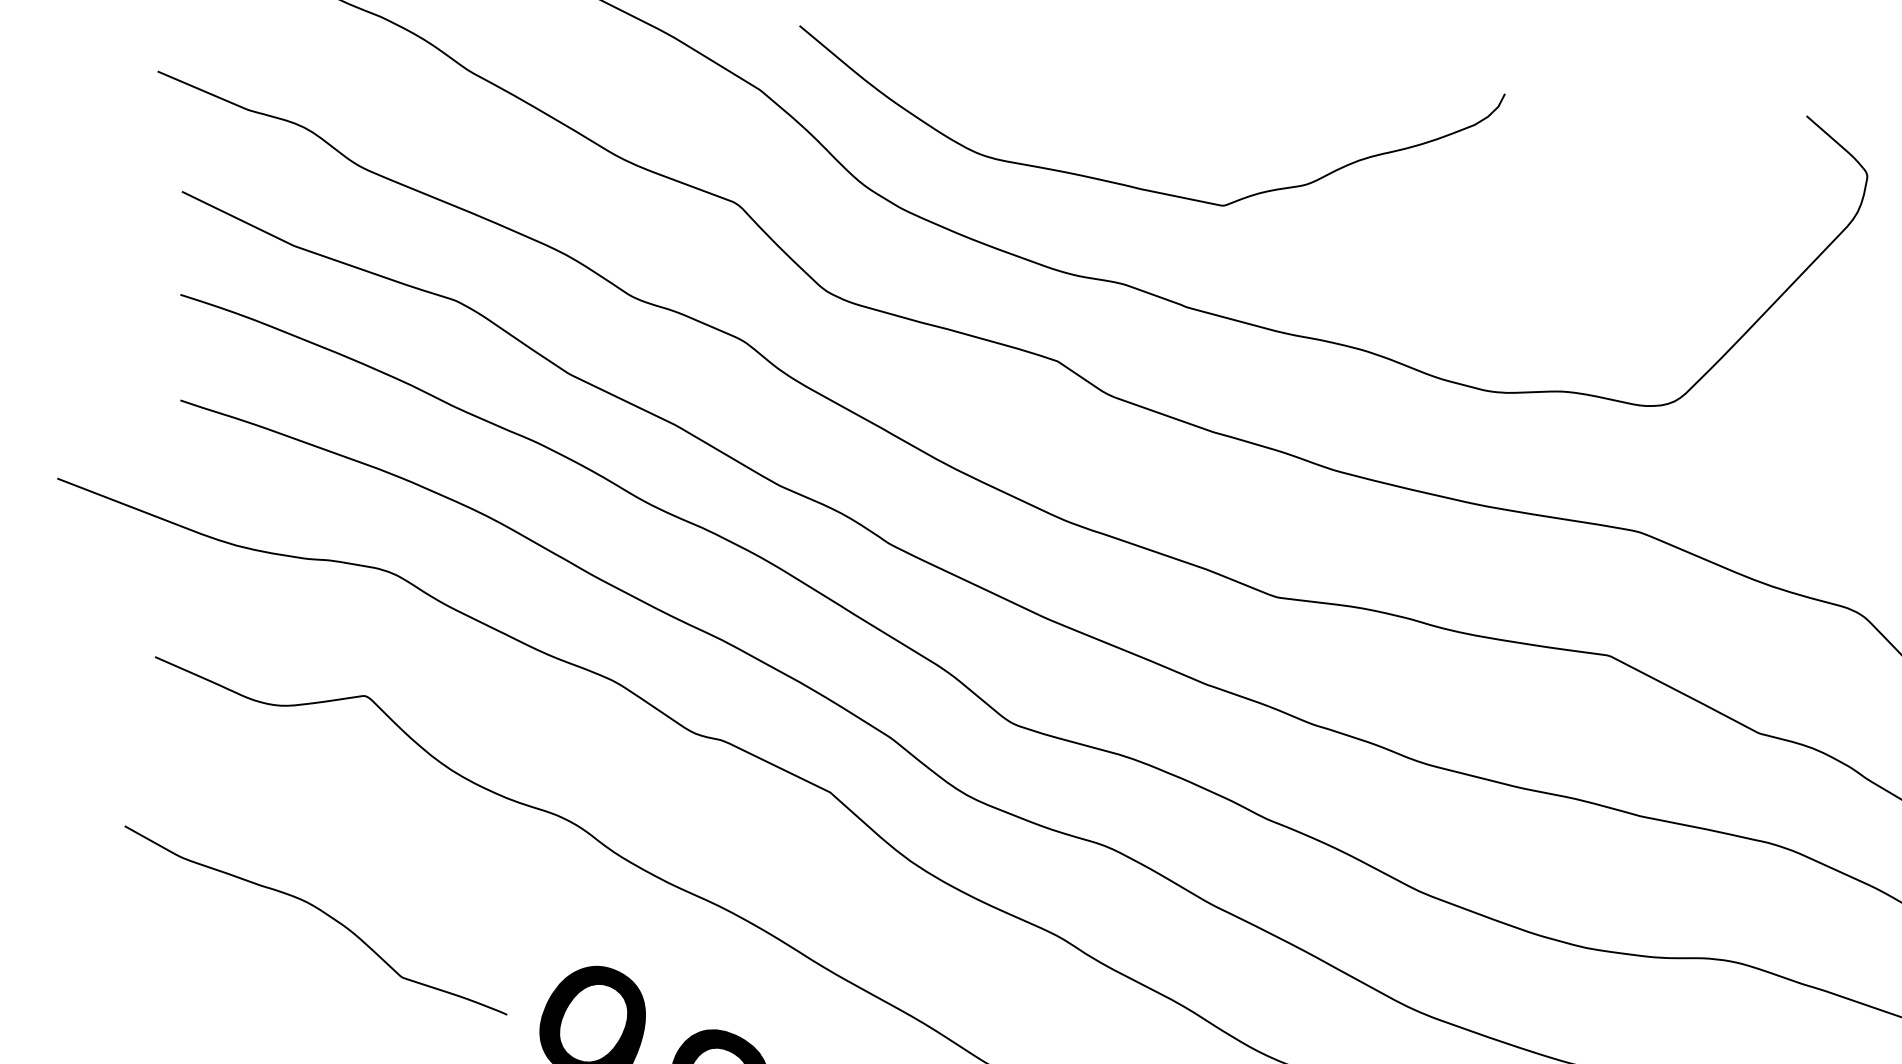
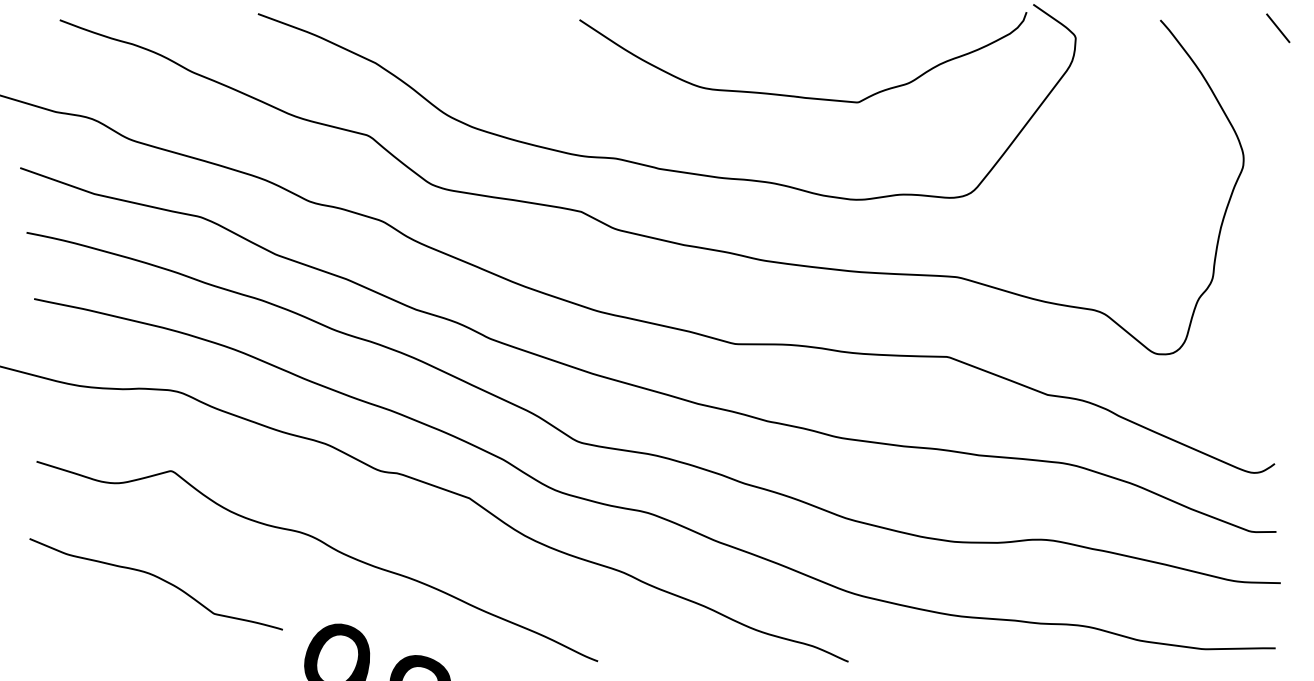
curve: (1127, 183) -> (796, 95), moved
curve: (318, 911) -> (157, 578), moved

